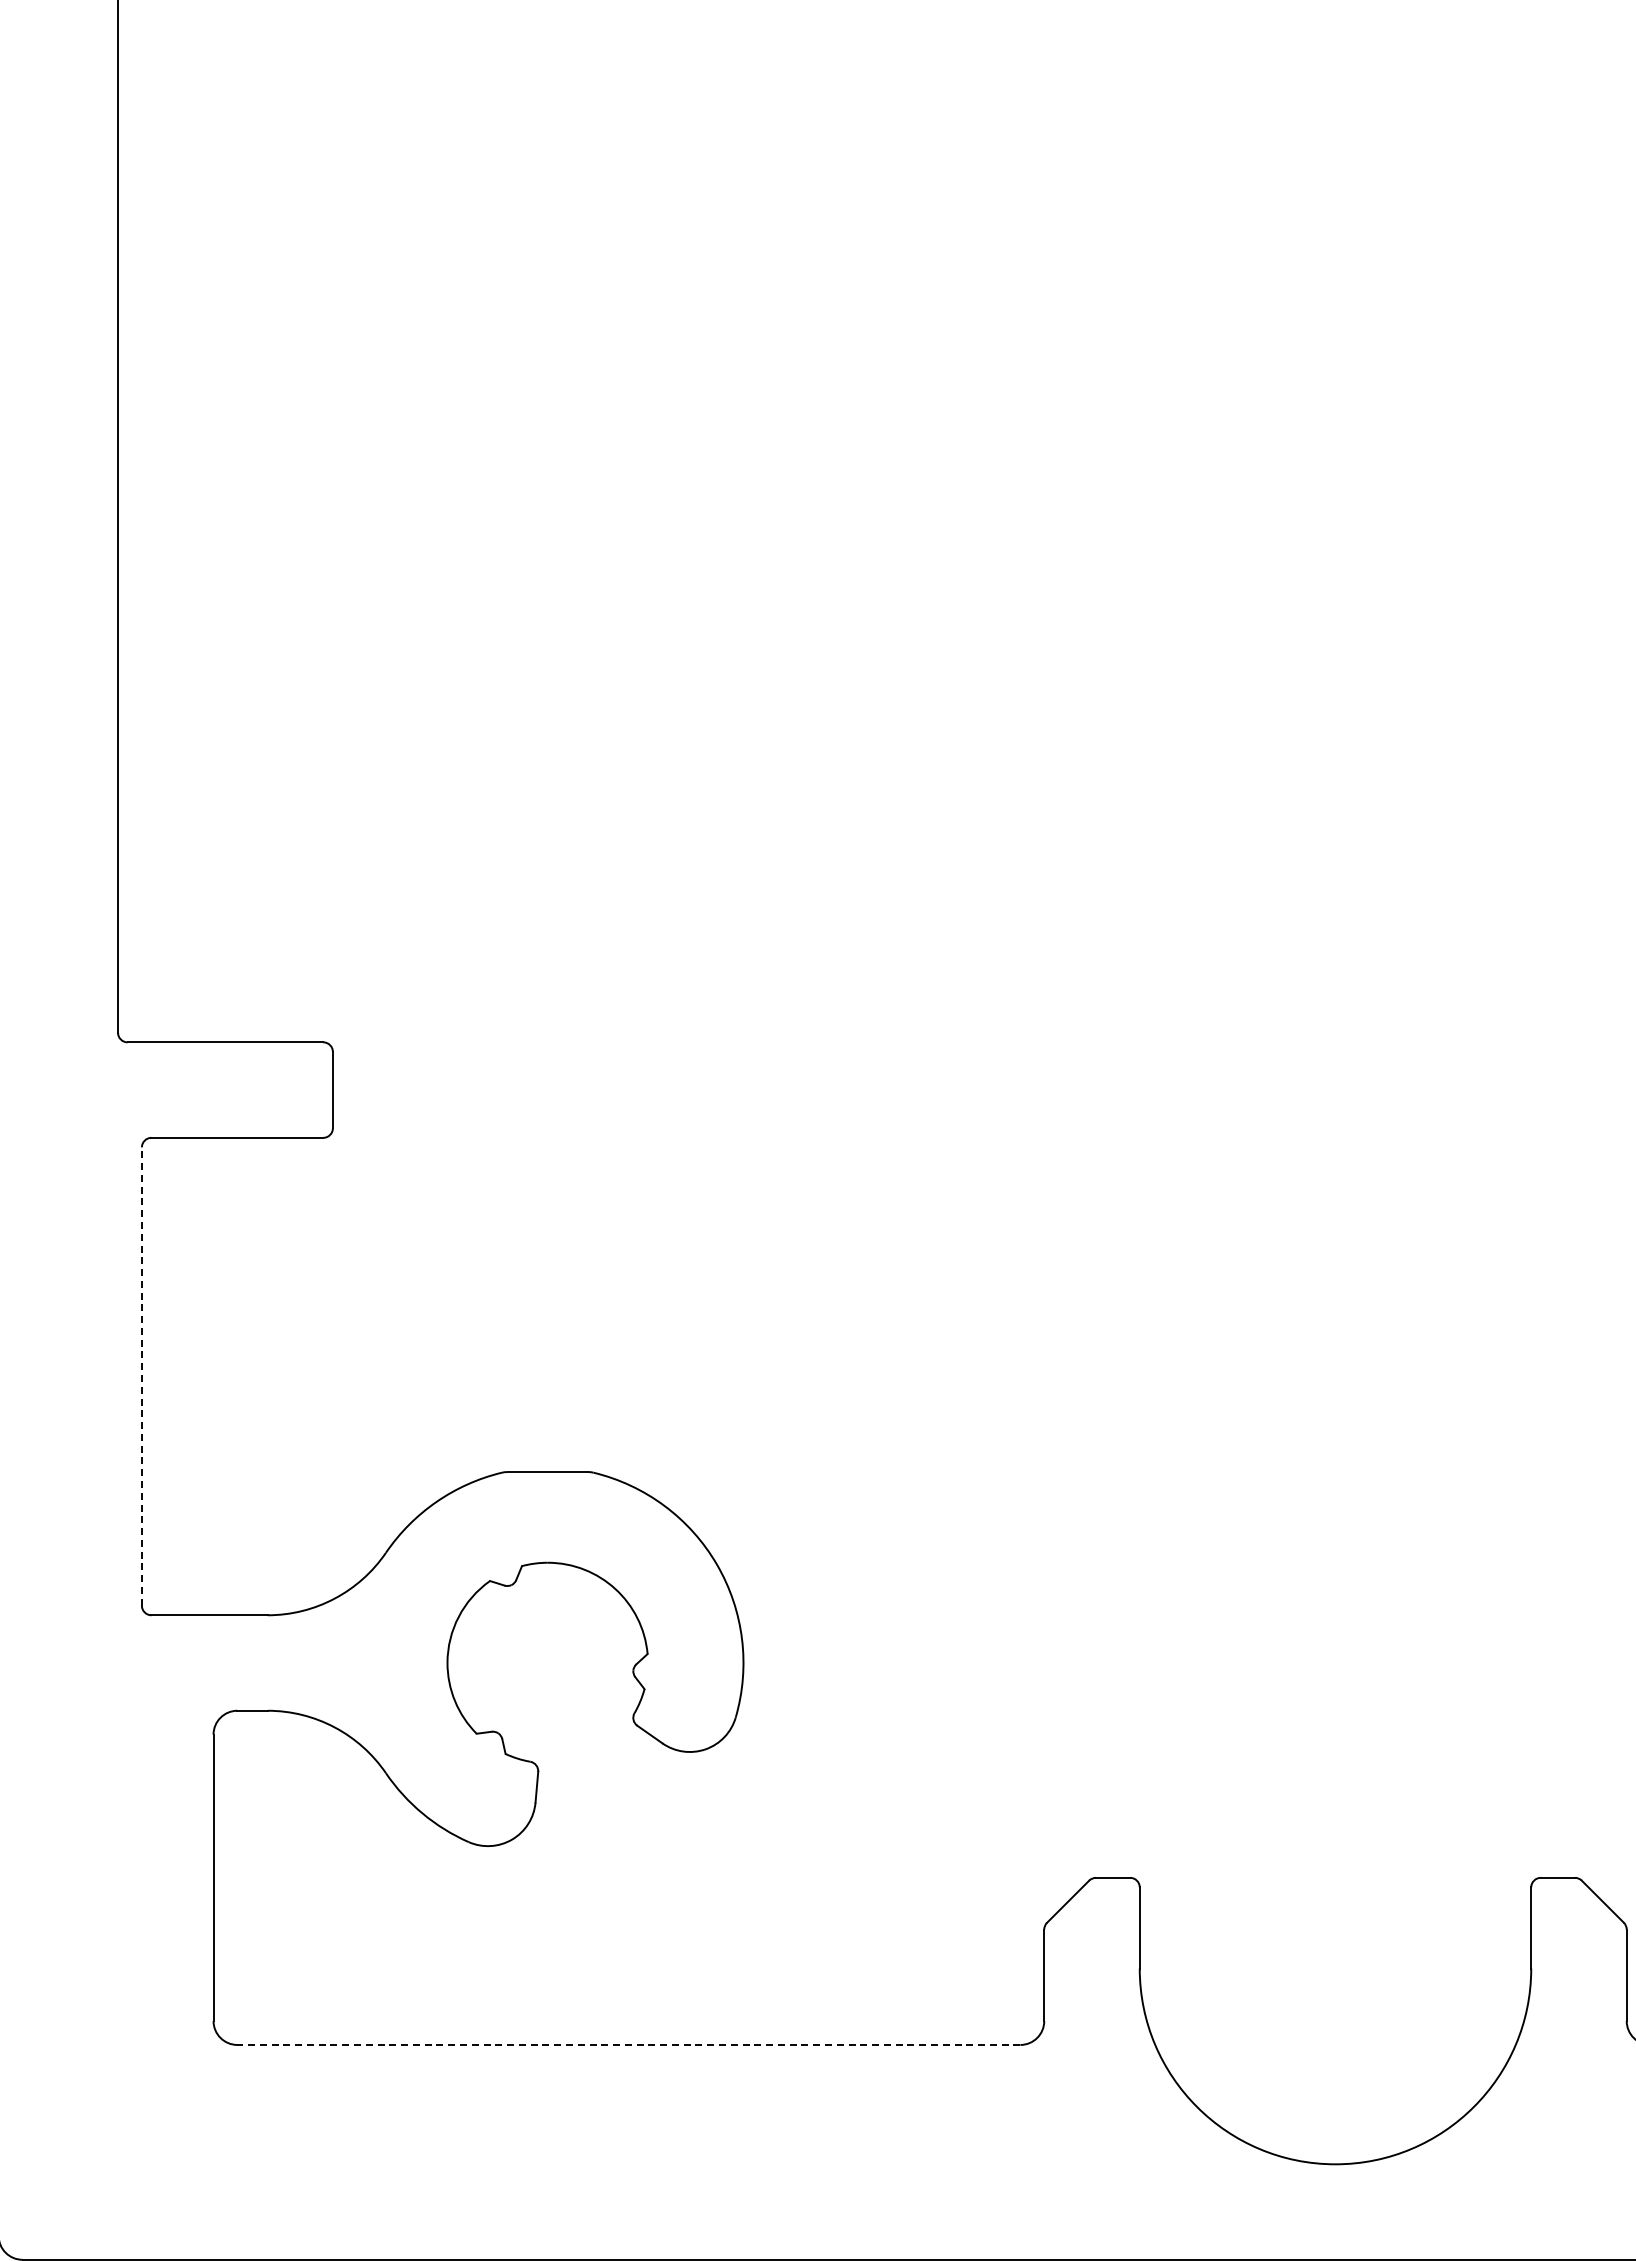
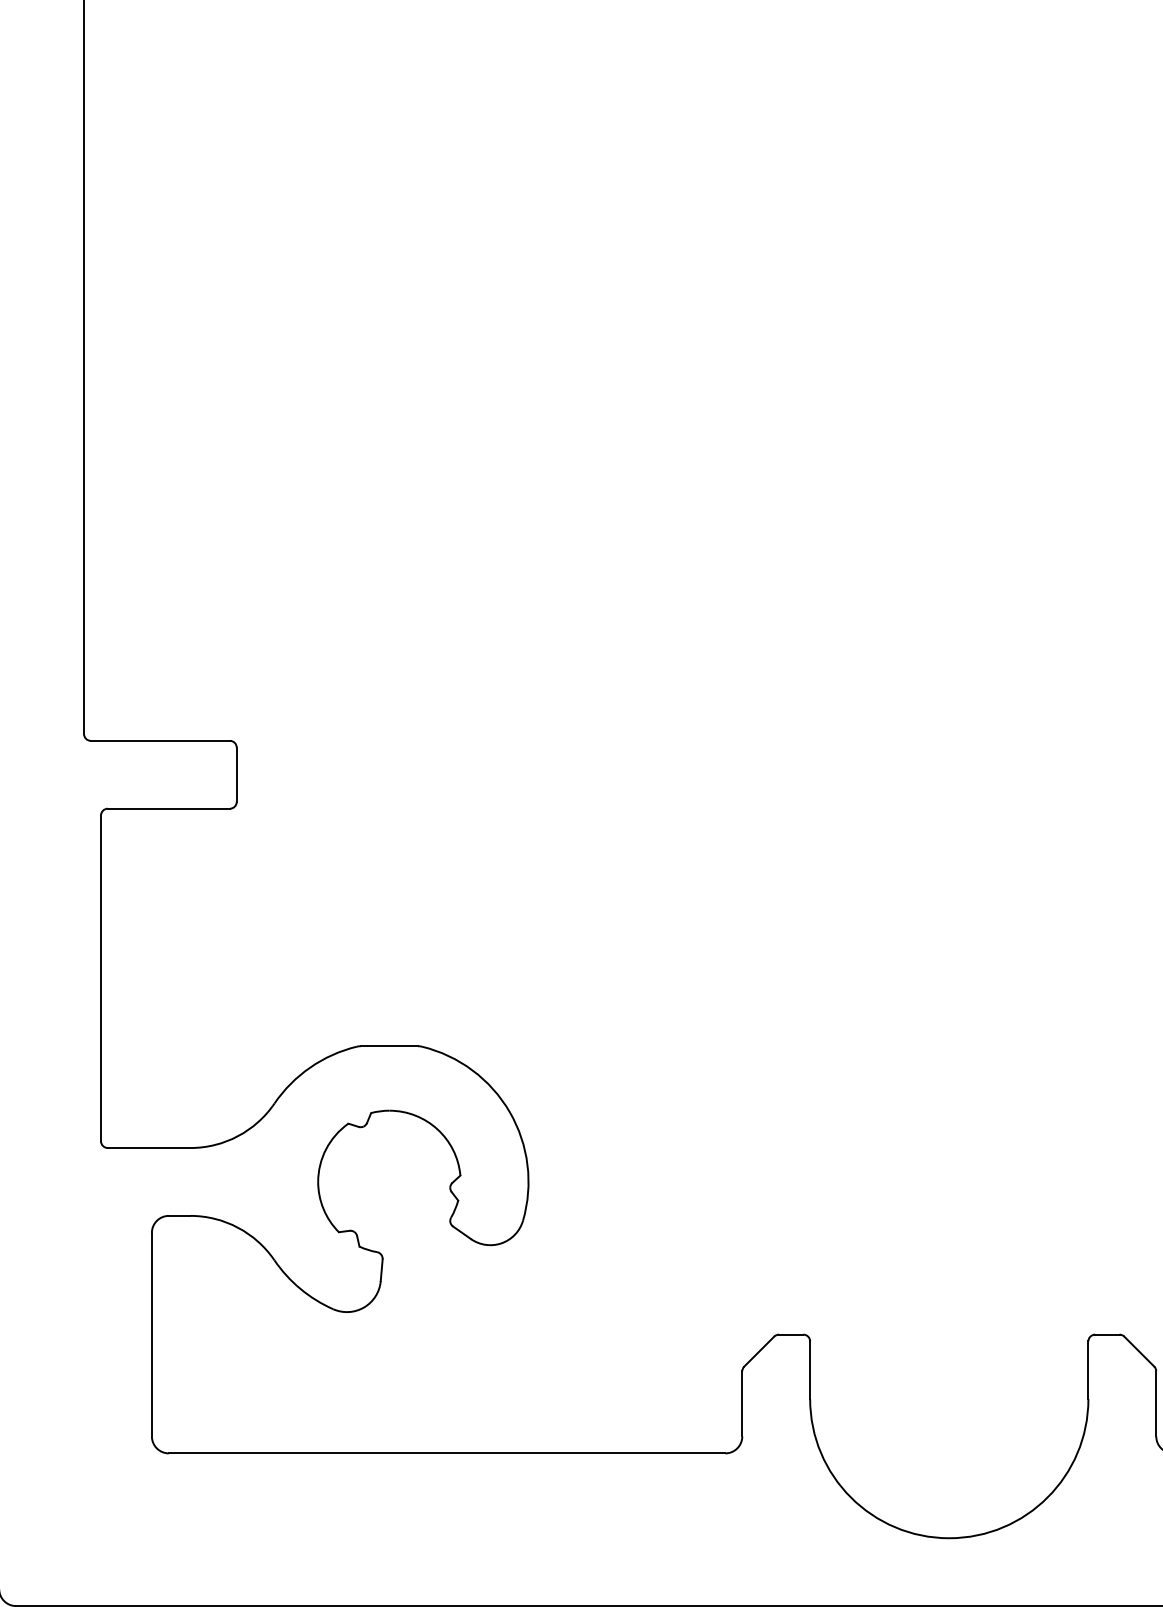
line: (141, 1376) -> (100, 978), dashed -> solid
line: (628, 2044) -> (446, 1453), dashed -> solid

